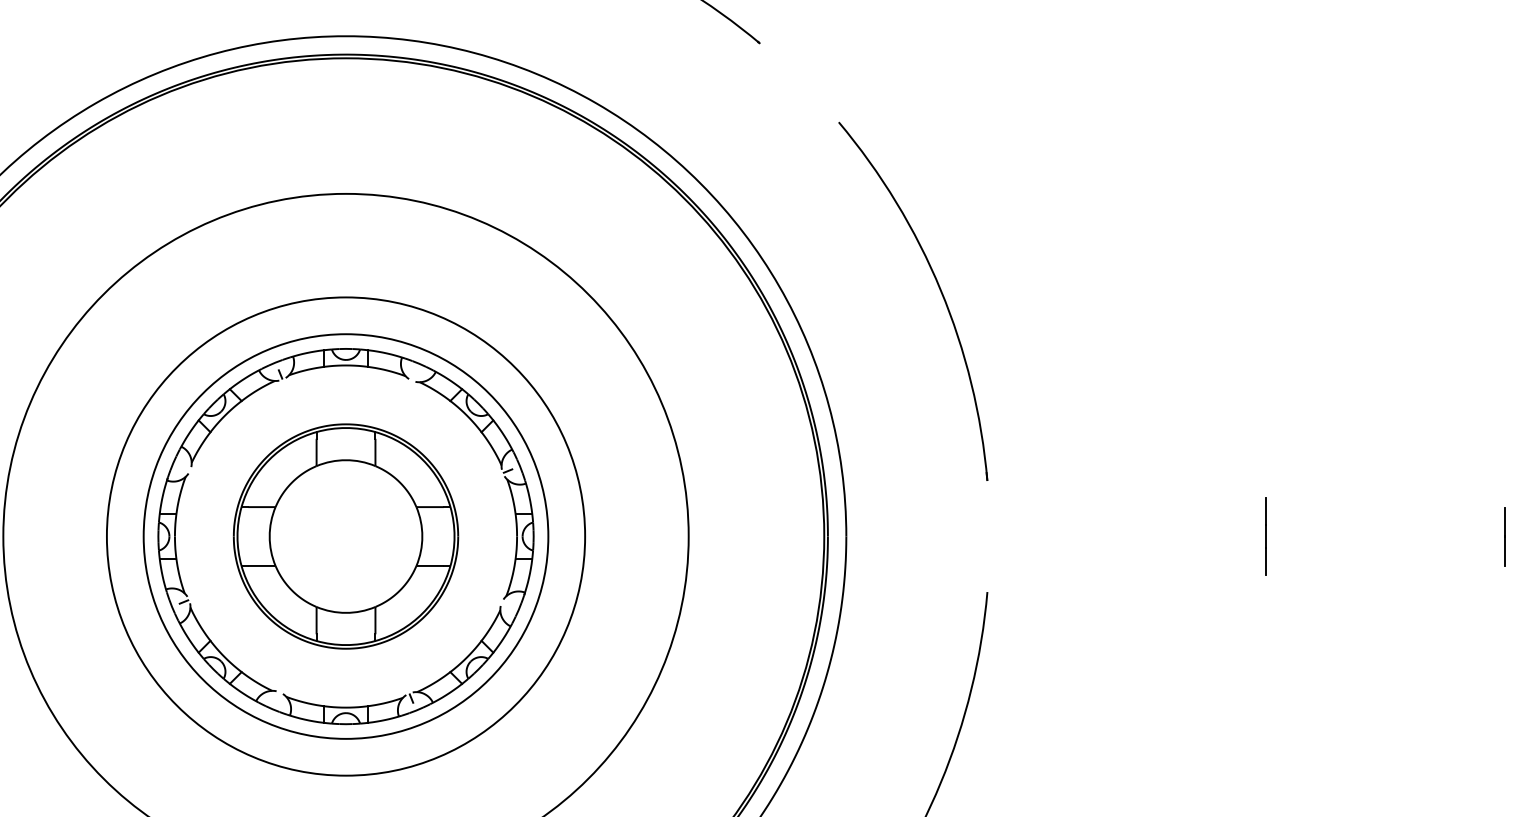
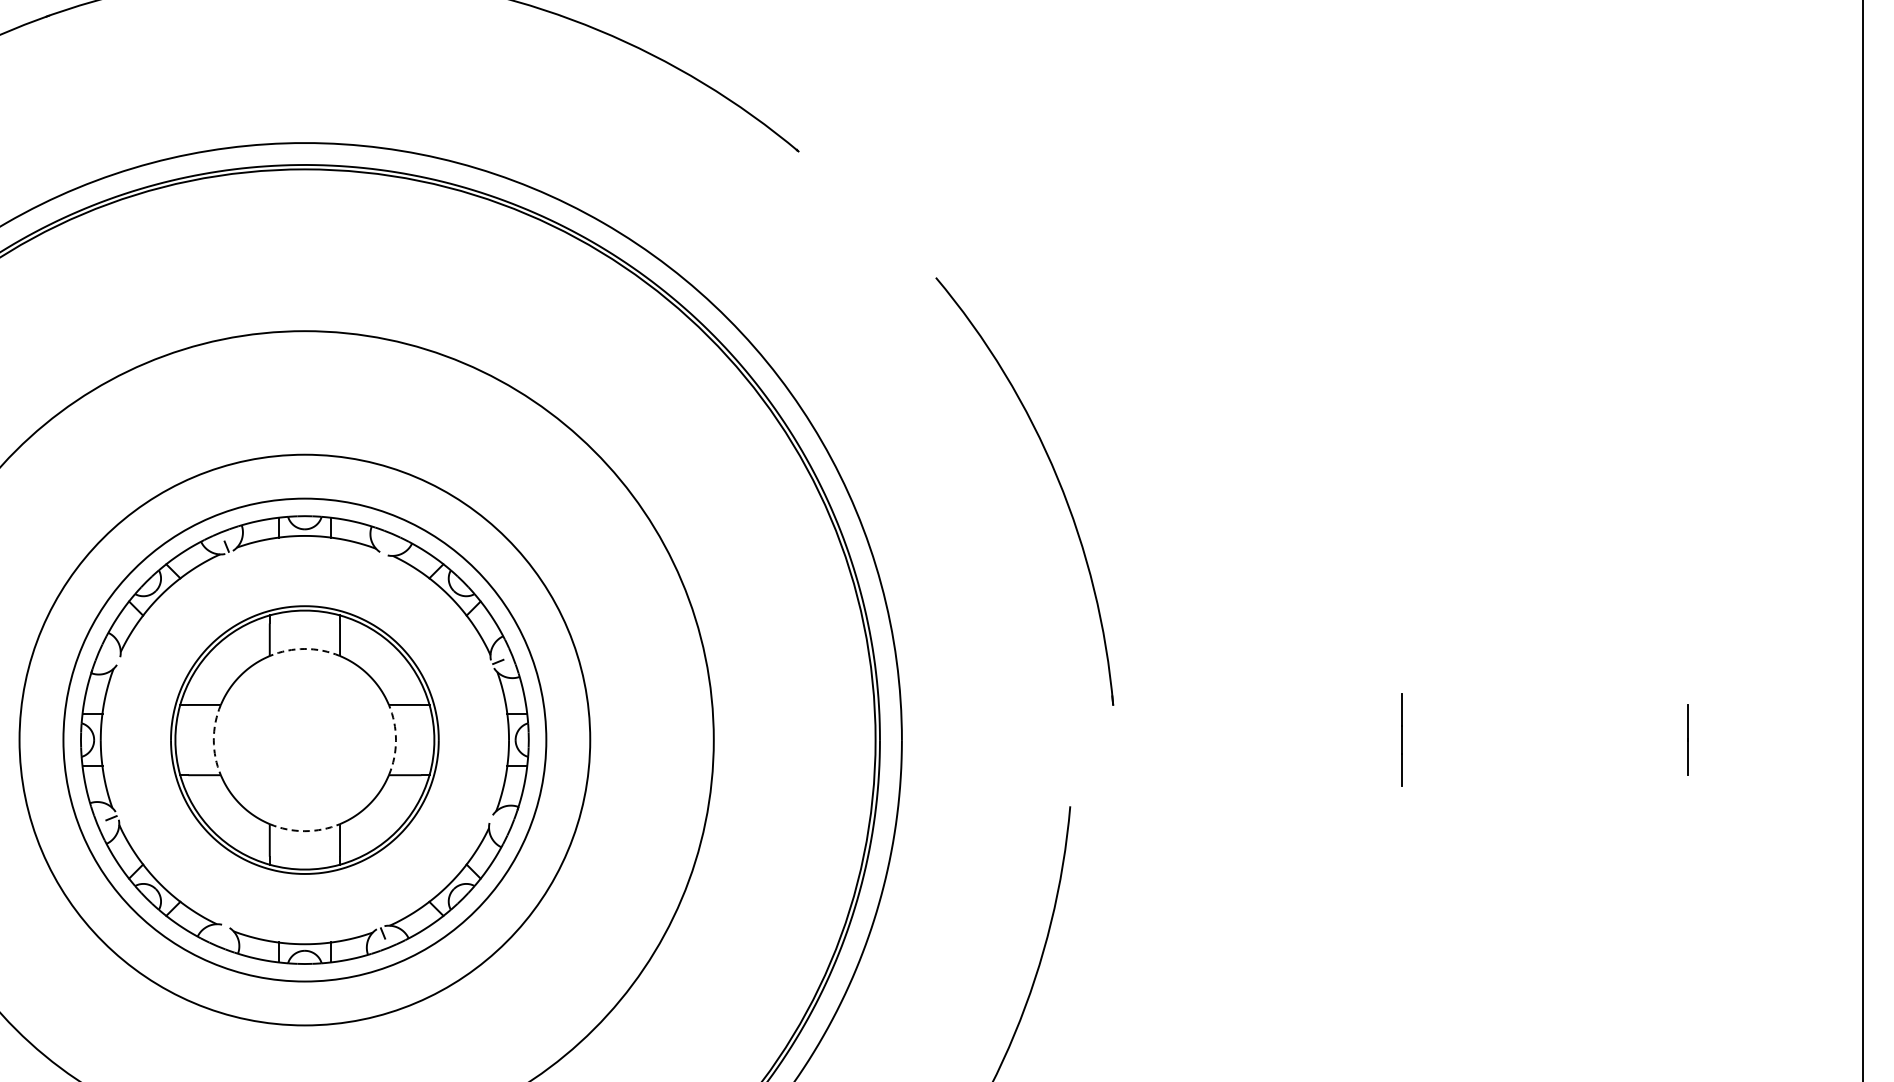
part: (938, 288) -> (1055, 476), moved
arc: (345, 460) -> (304, 649), solid -> dashed
arc: (269, 536) -> (213, 740), solid -> dashed
arc: (421, 536) -> (395, 740), solid -> dashed
arc: (345, 613) -> (304, 831), solid -> dashed

